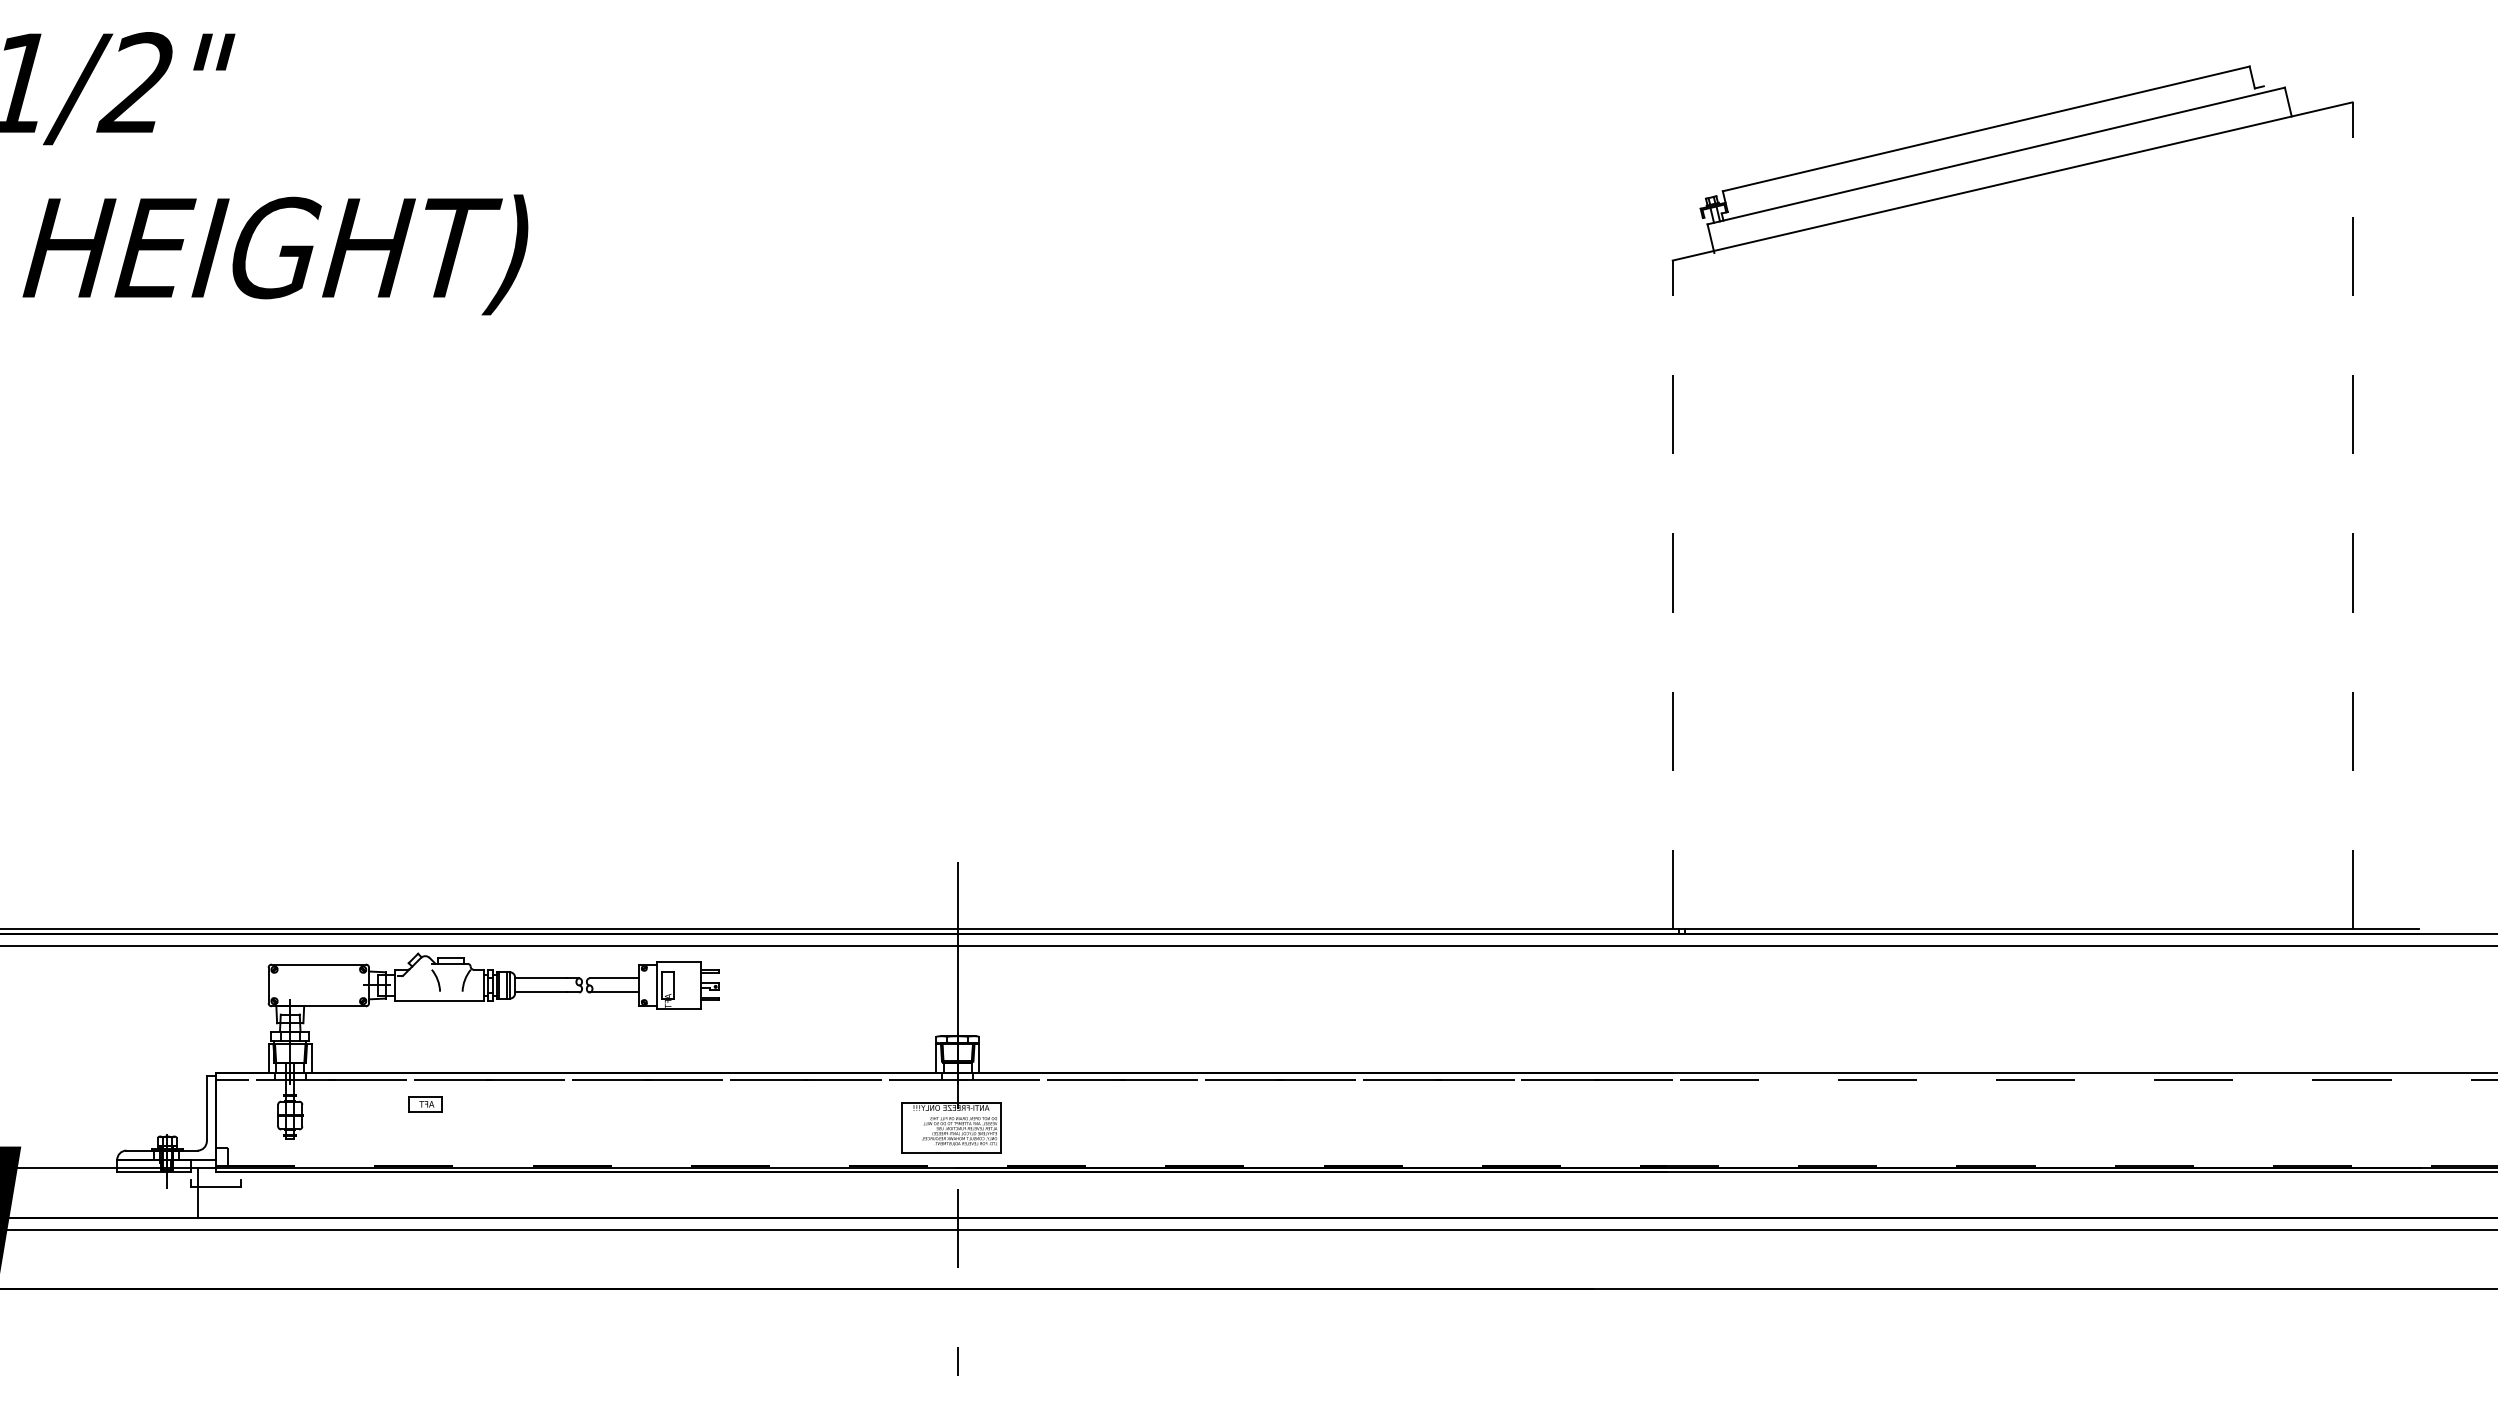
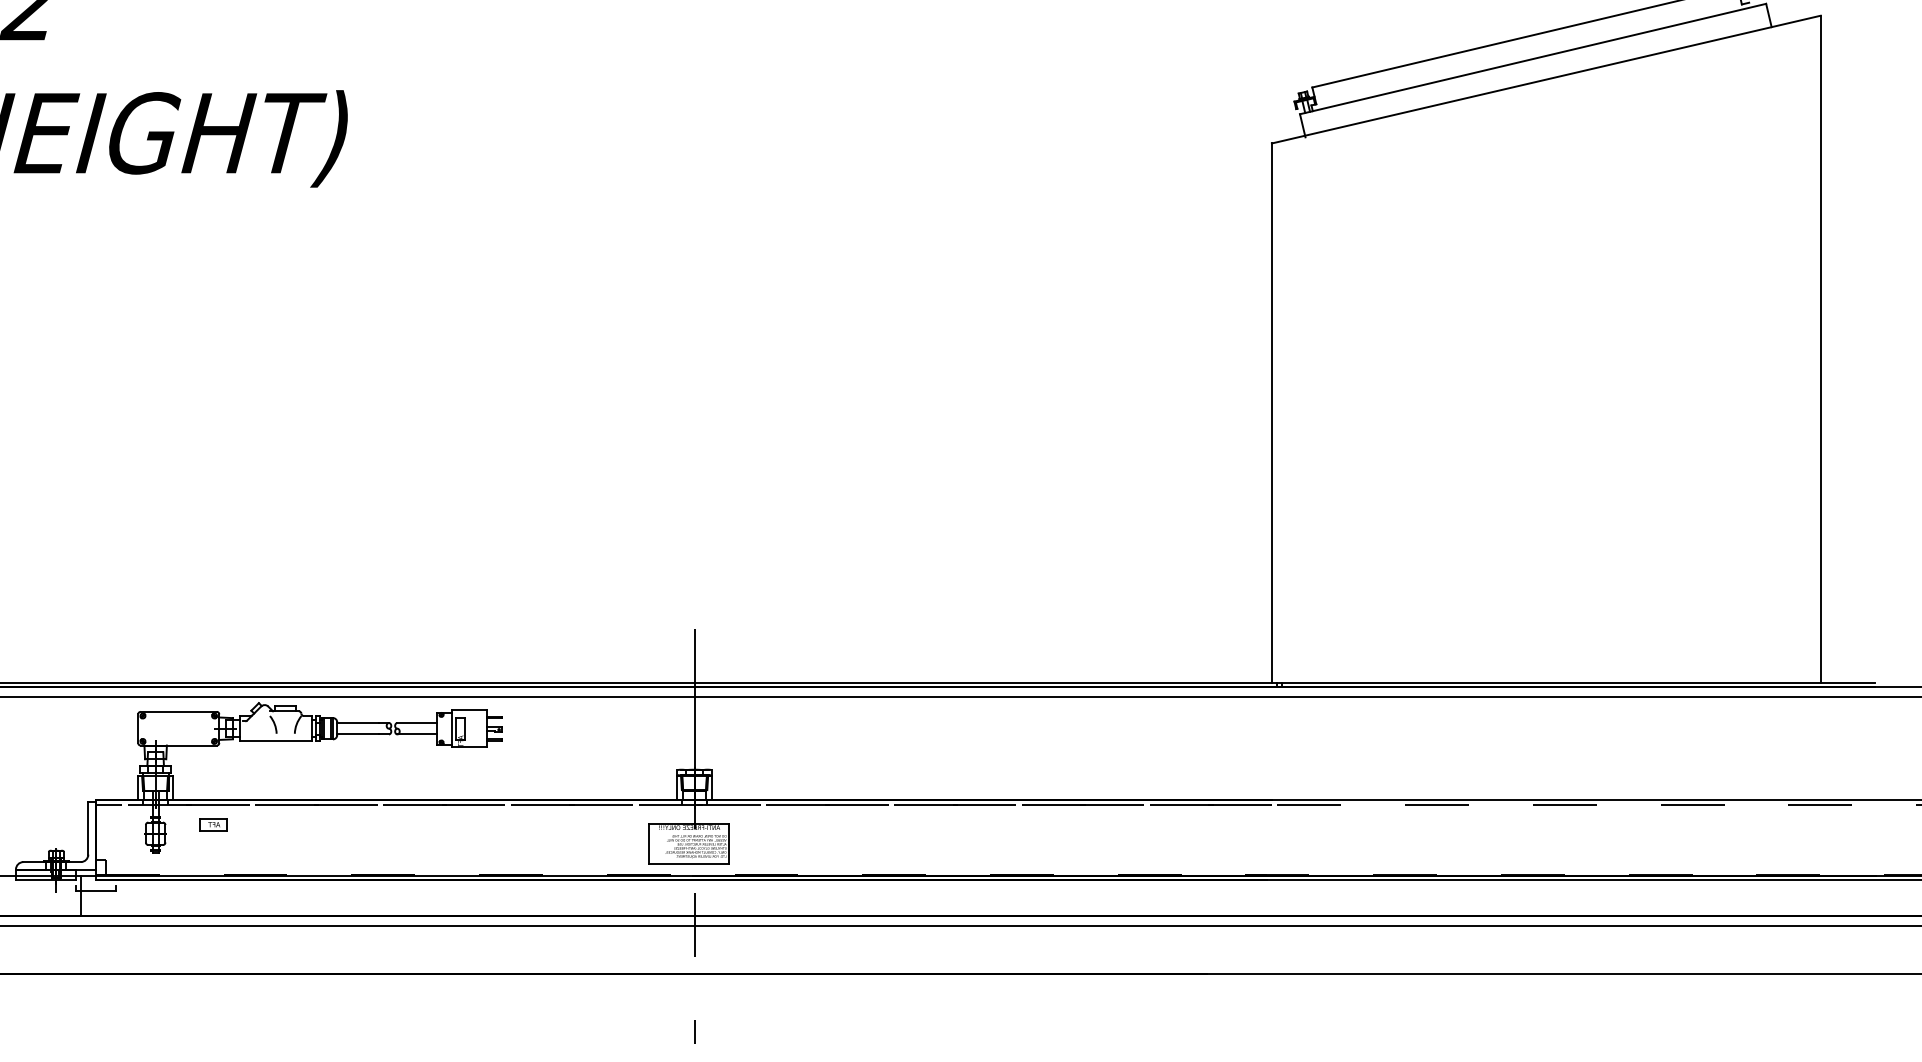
line: (2352, 515) -> (1820, 349), dashed -> solid
line: (1672, 594) -> (1271, 413), dashed -> solid
part: (425, 1104) -> (213, 824), moved

